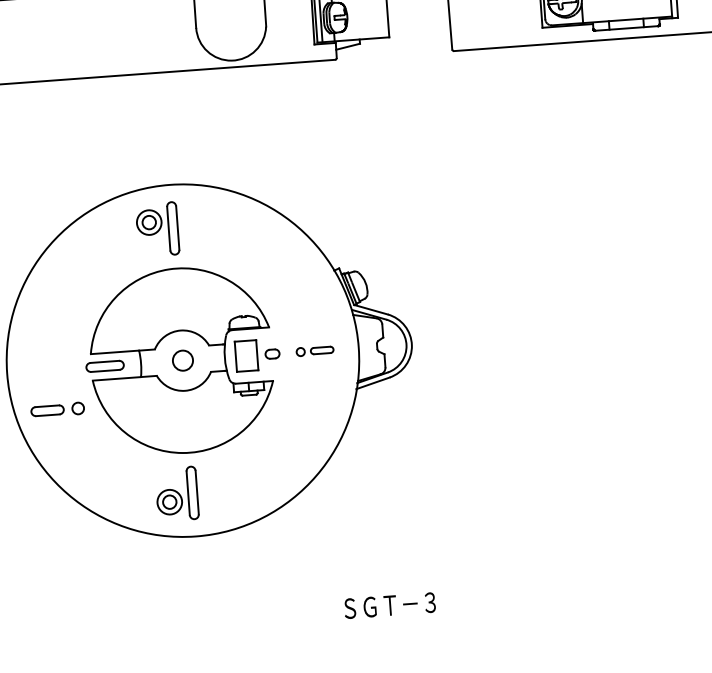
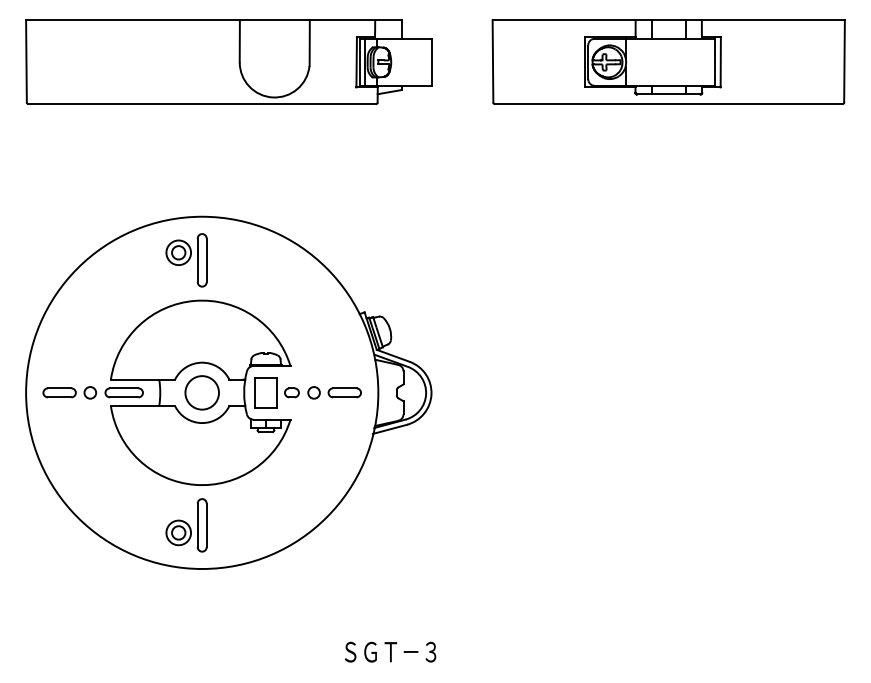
part: (314, 350) -> (334, 392), size x1.43
circle: (183, 360) -> (202, 392), size x1.67
part: (57, 409) -> (69, 392), moved

